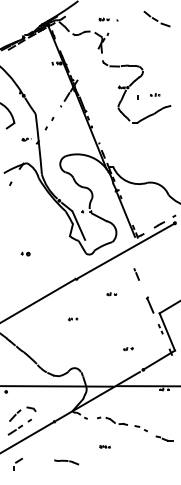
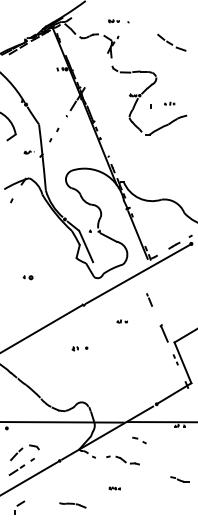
part: (156, 18) -> (171, 42), moved
part: (72, 319) -> (79, 349), size x1.6
part: (128, 349) -> (140, 381), removed
part: (141, 428) -> (139, 440), moved

